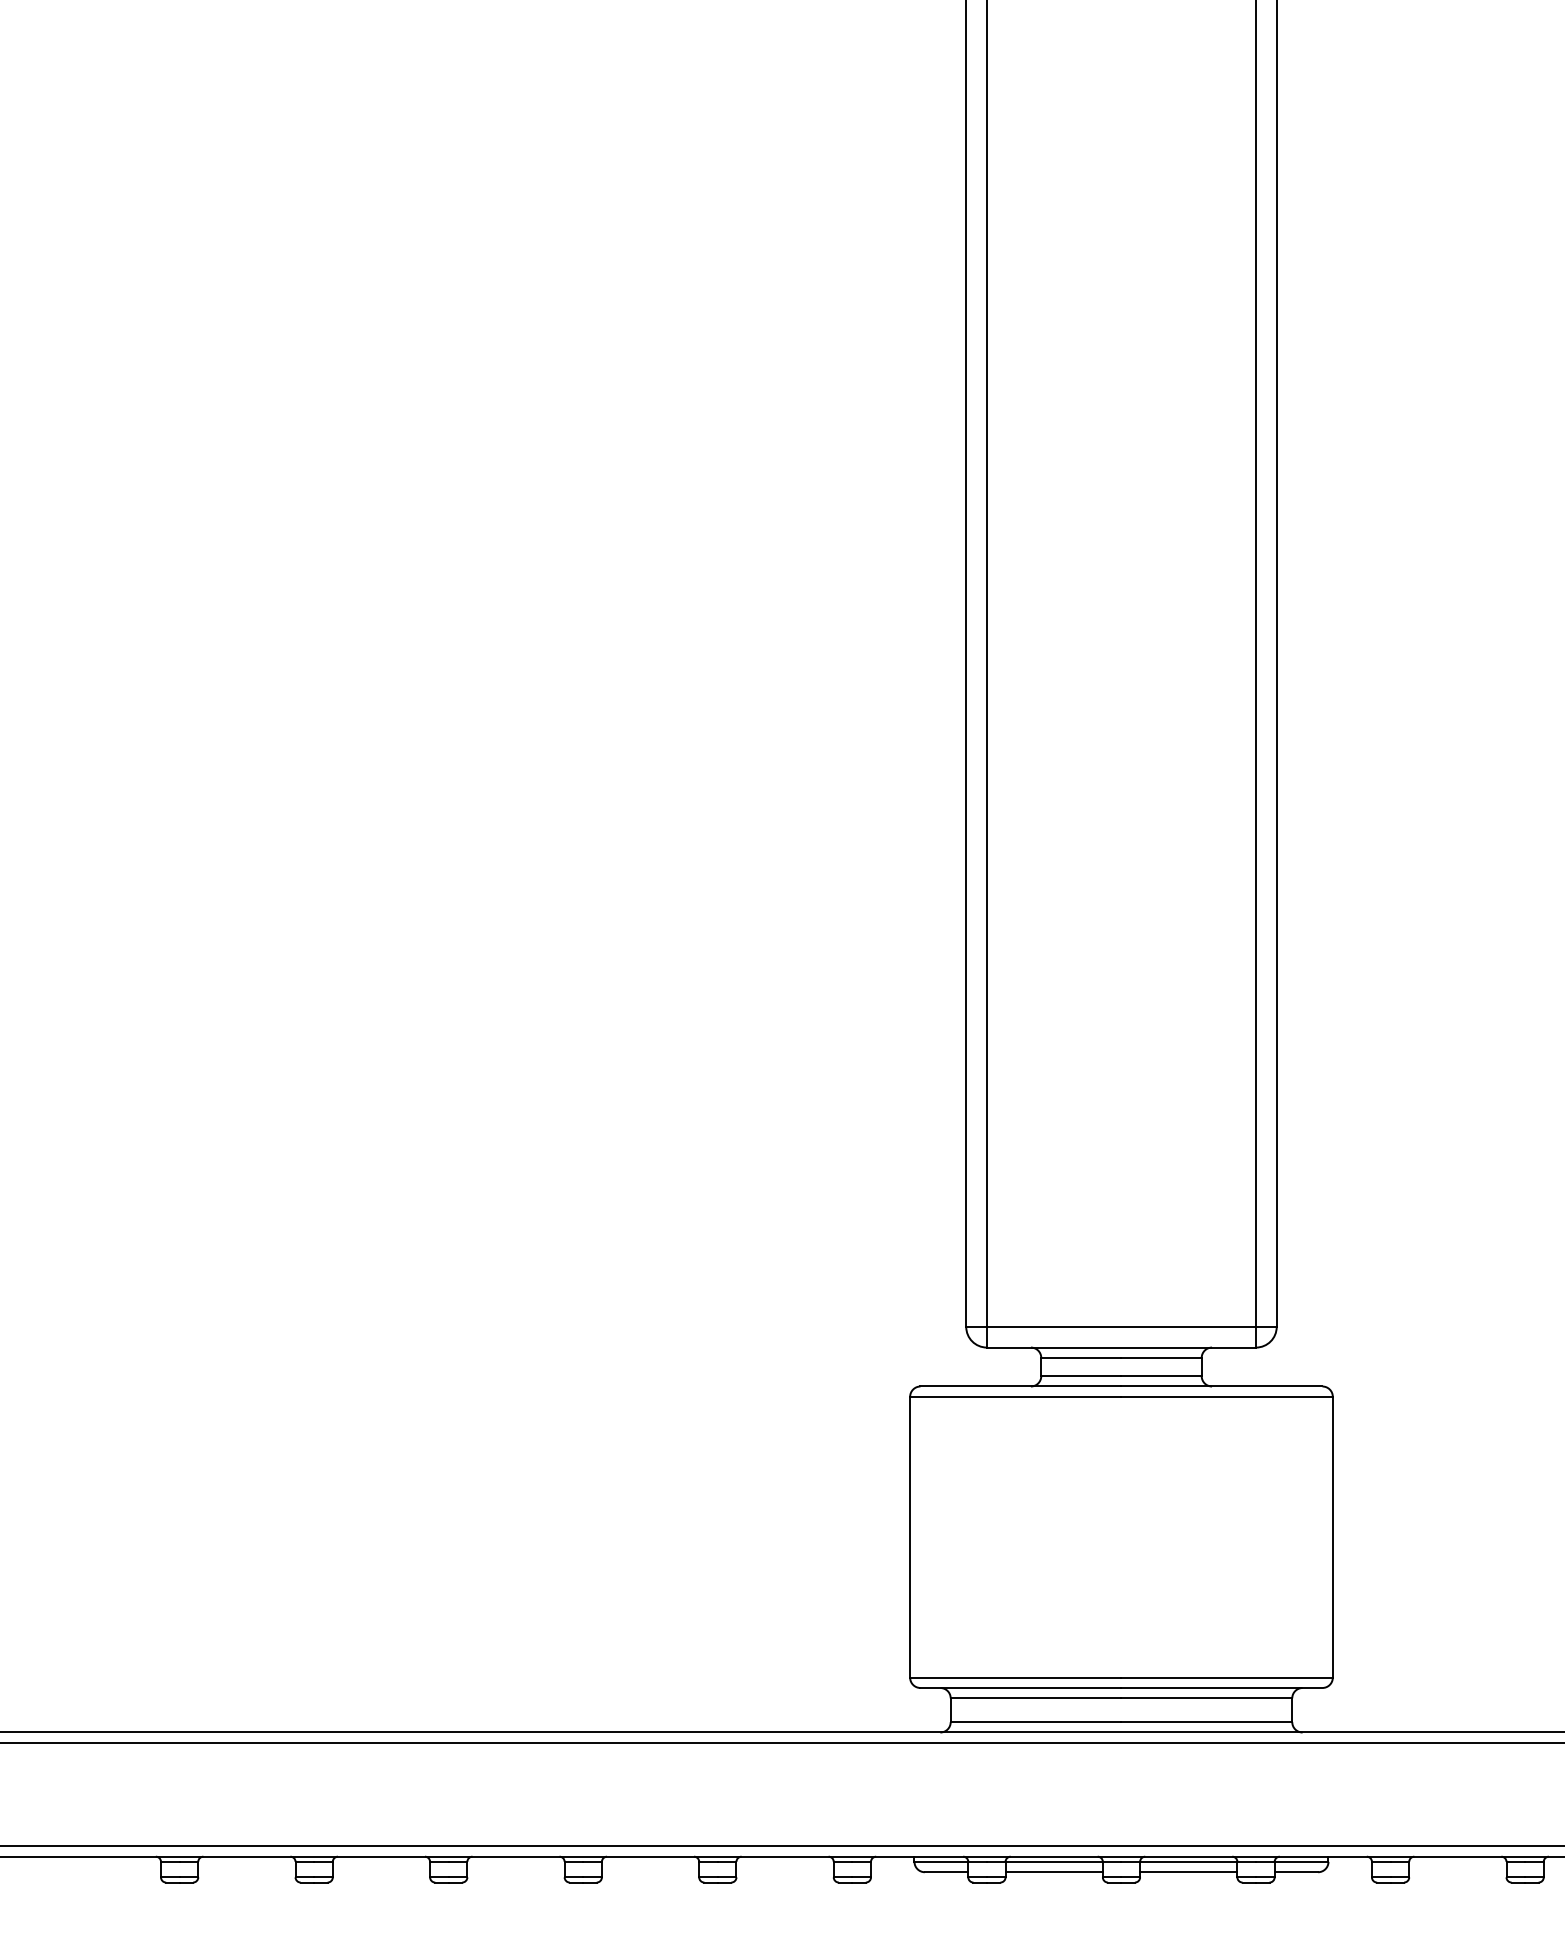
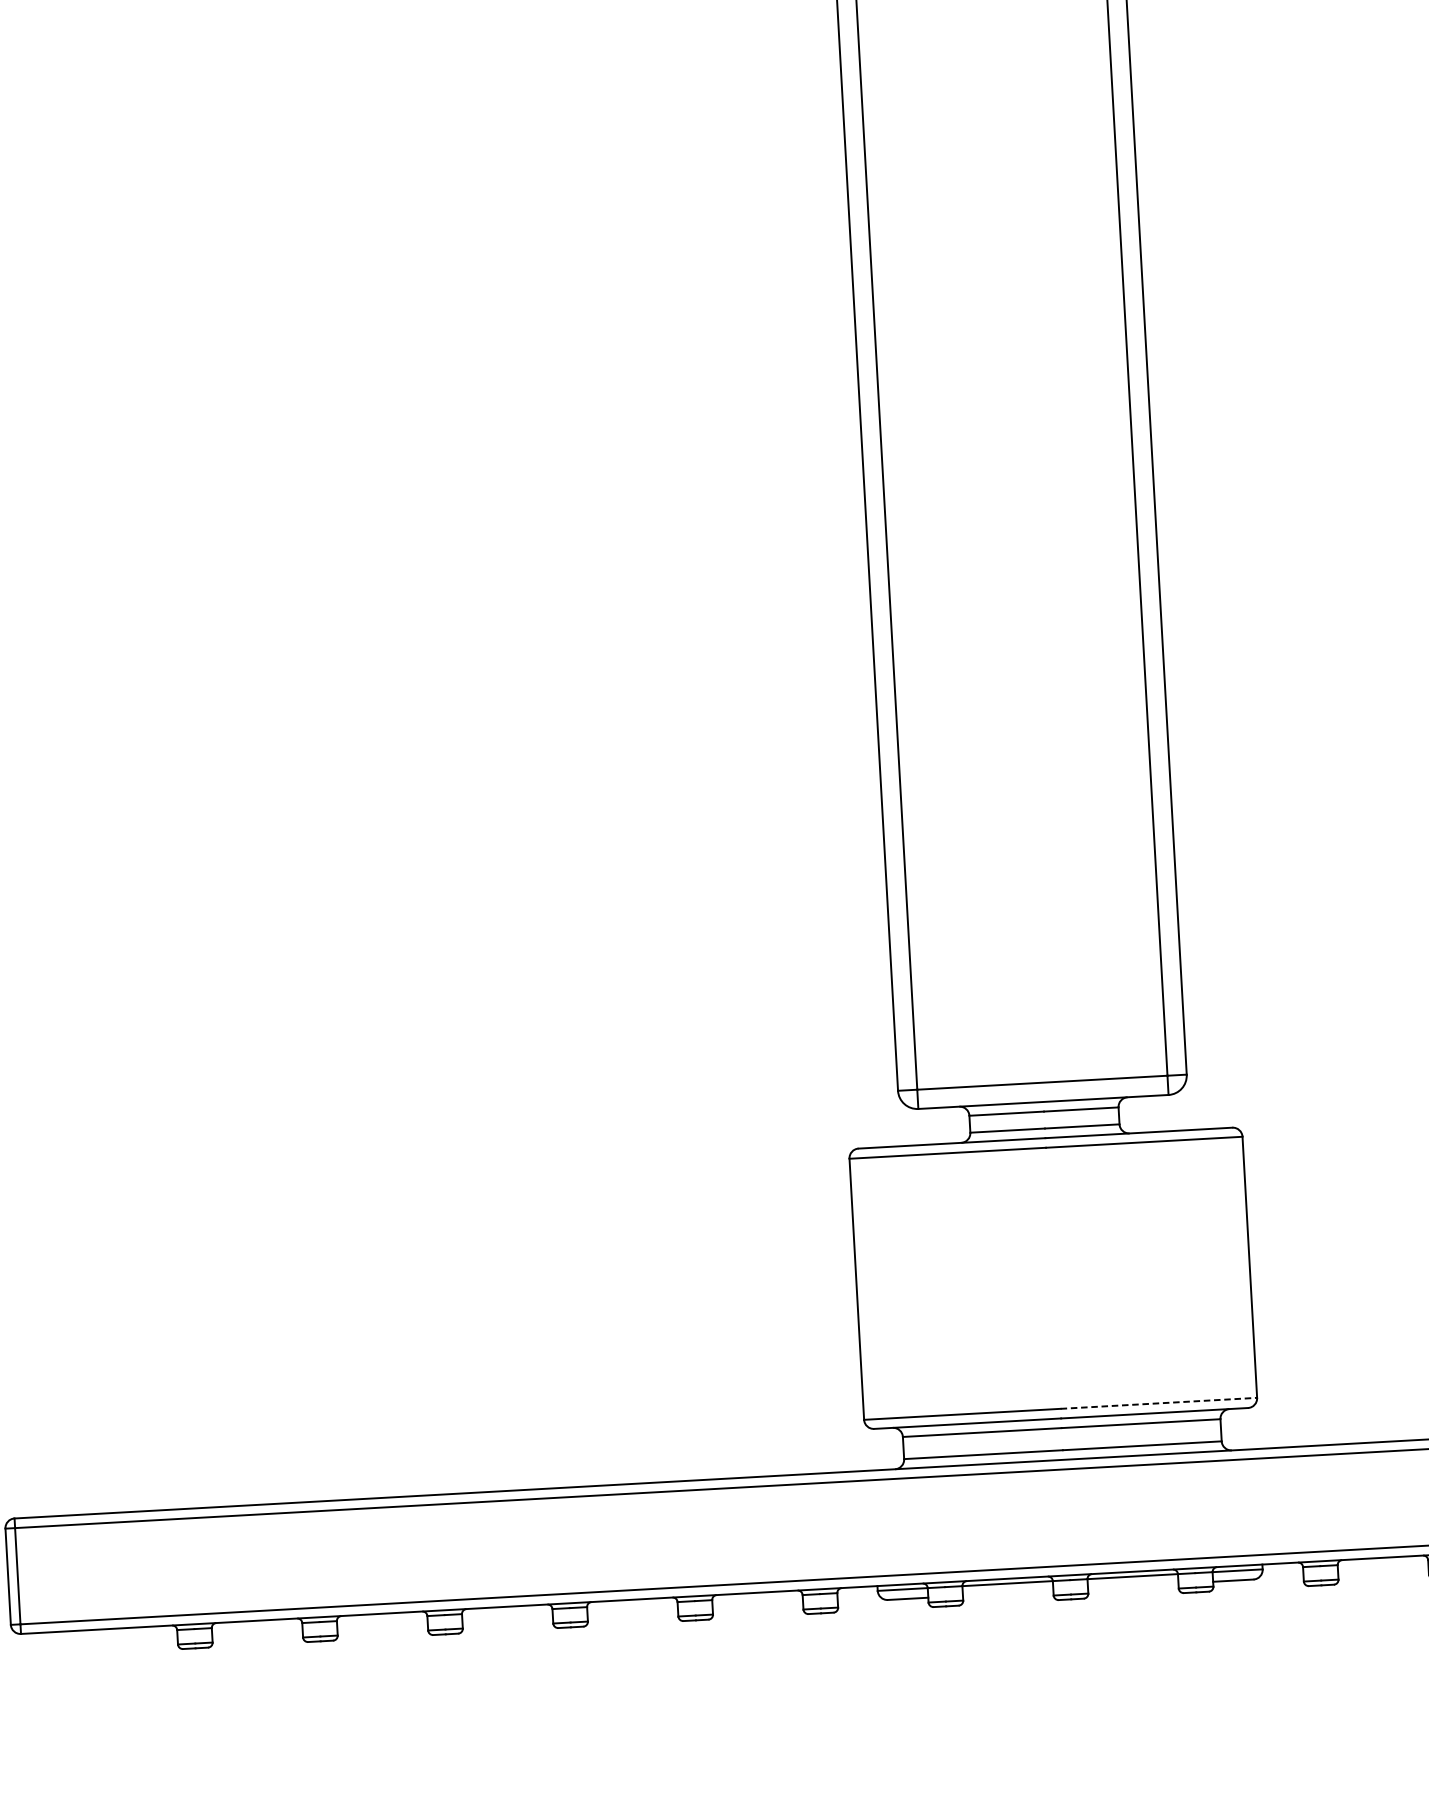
line: (1227, 1677) -> (1159, 1403), solid -> dashed
line: (1053, 1872) -> (1007, 1593), removed
line: (1188, 1872) -> (1133, 1586), removed

